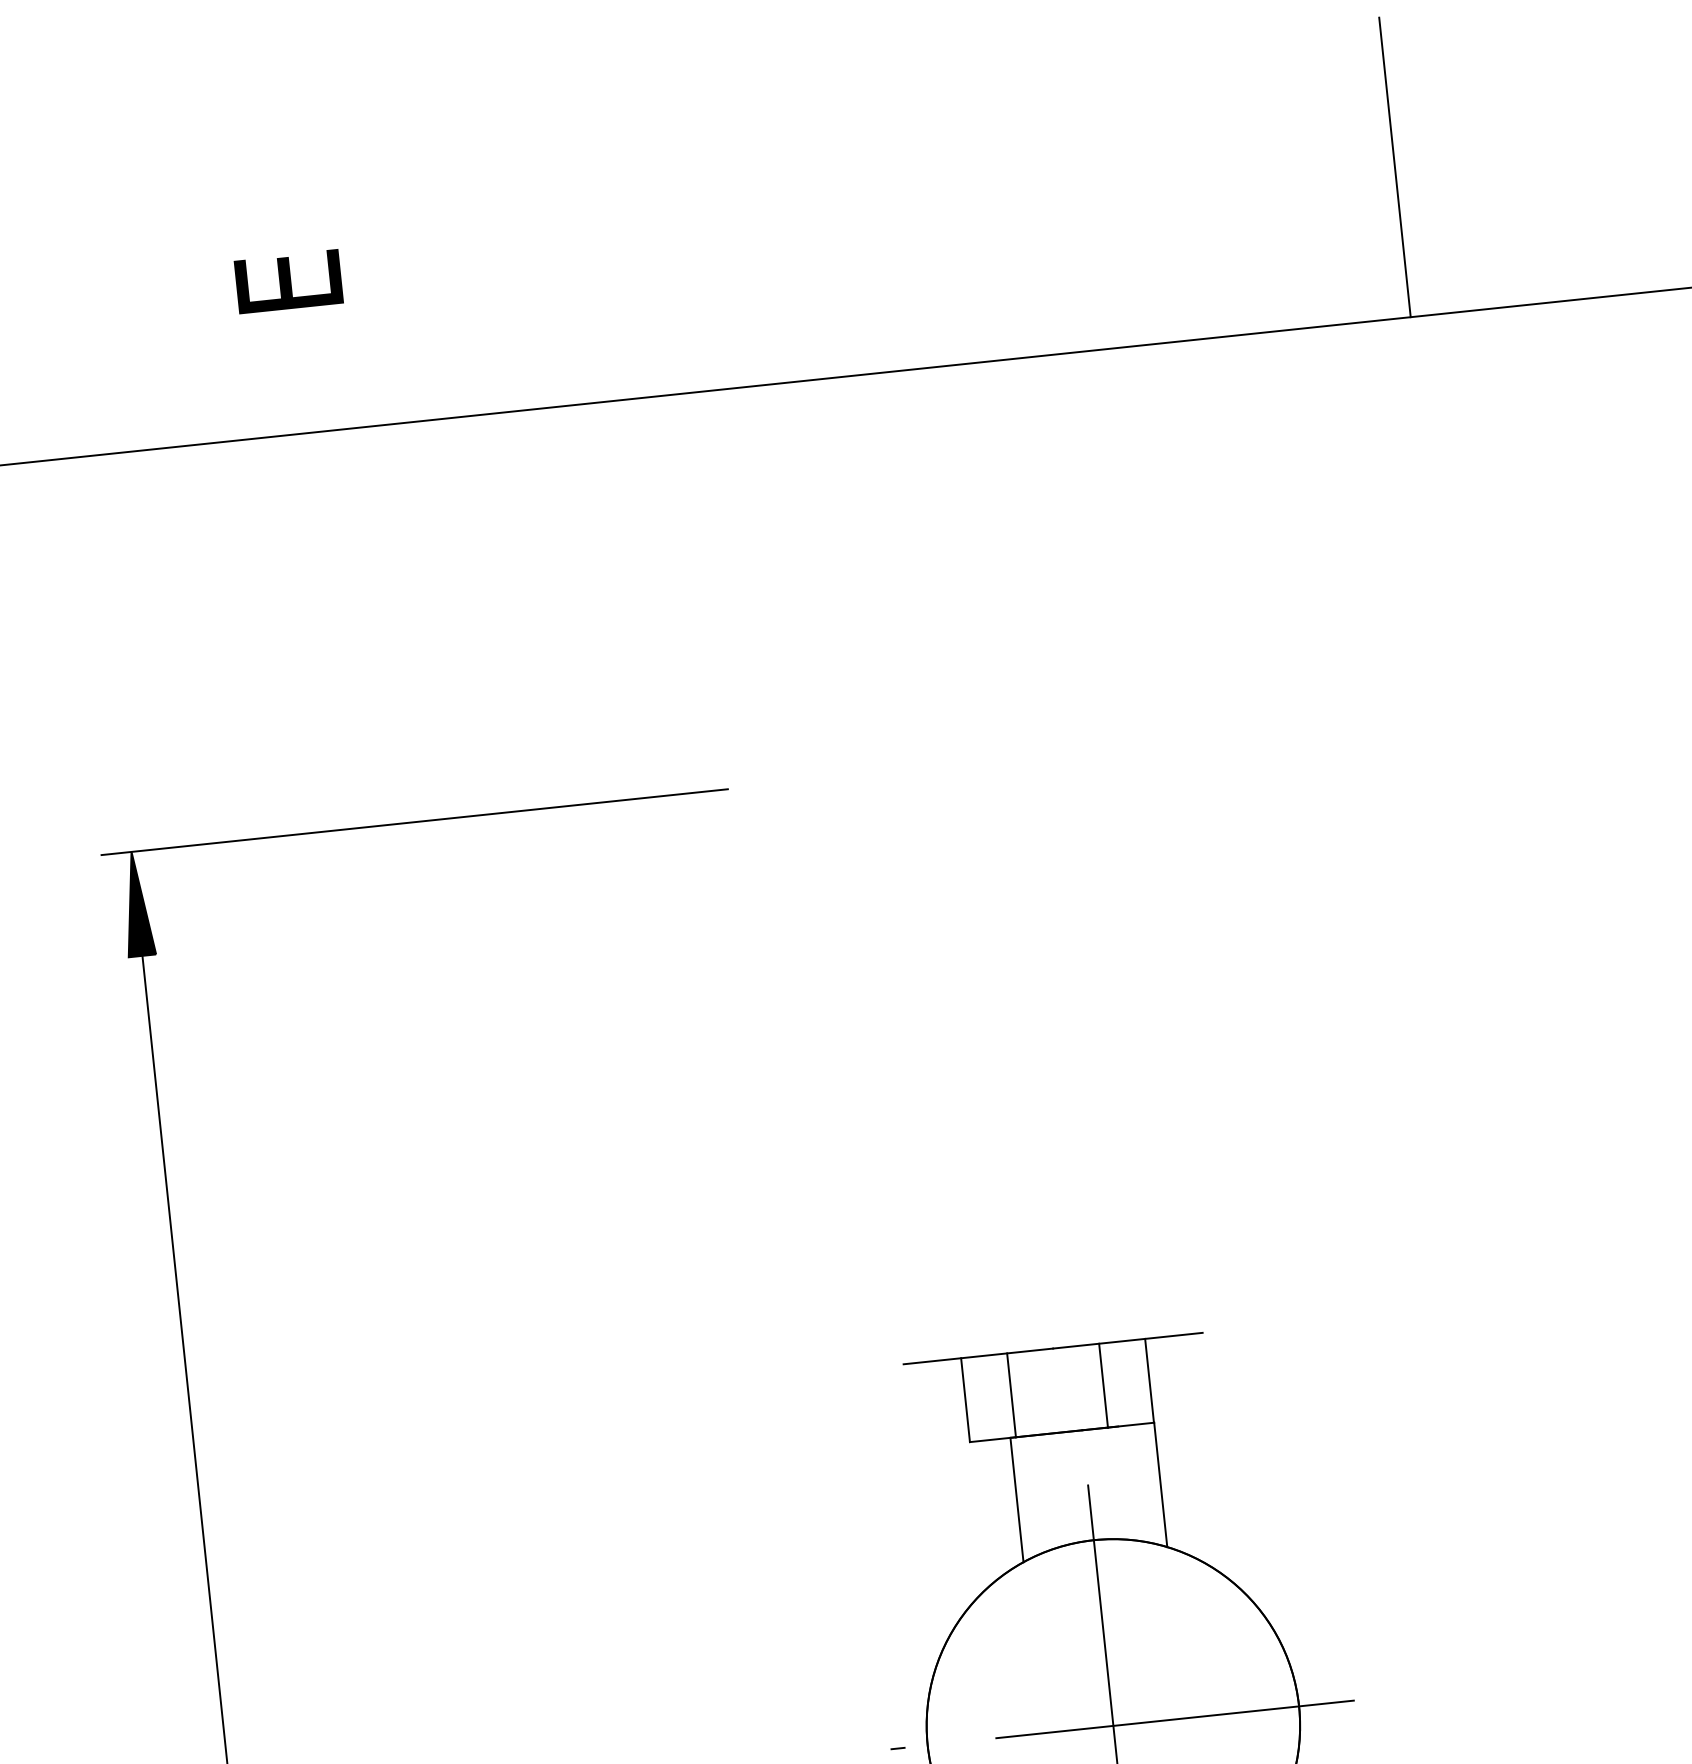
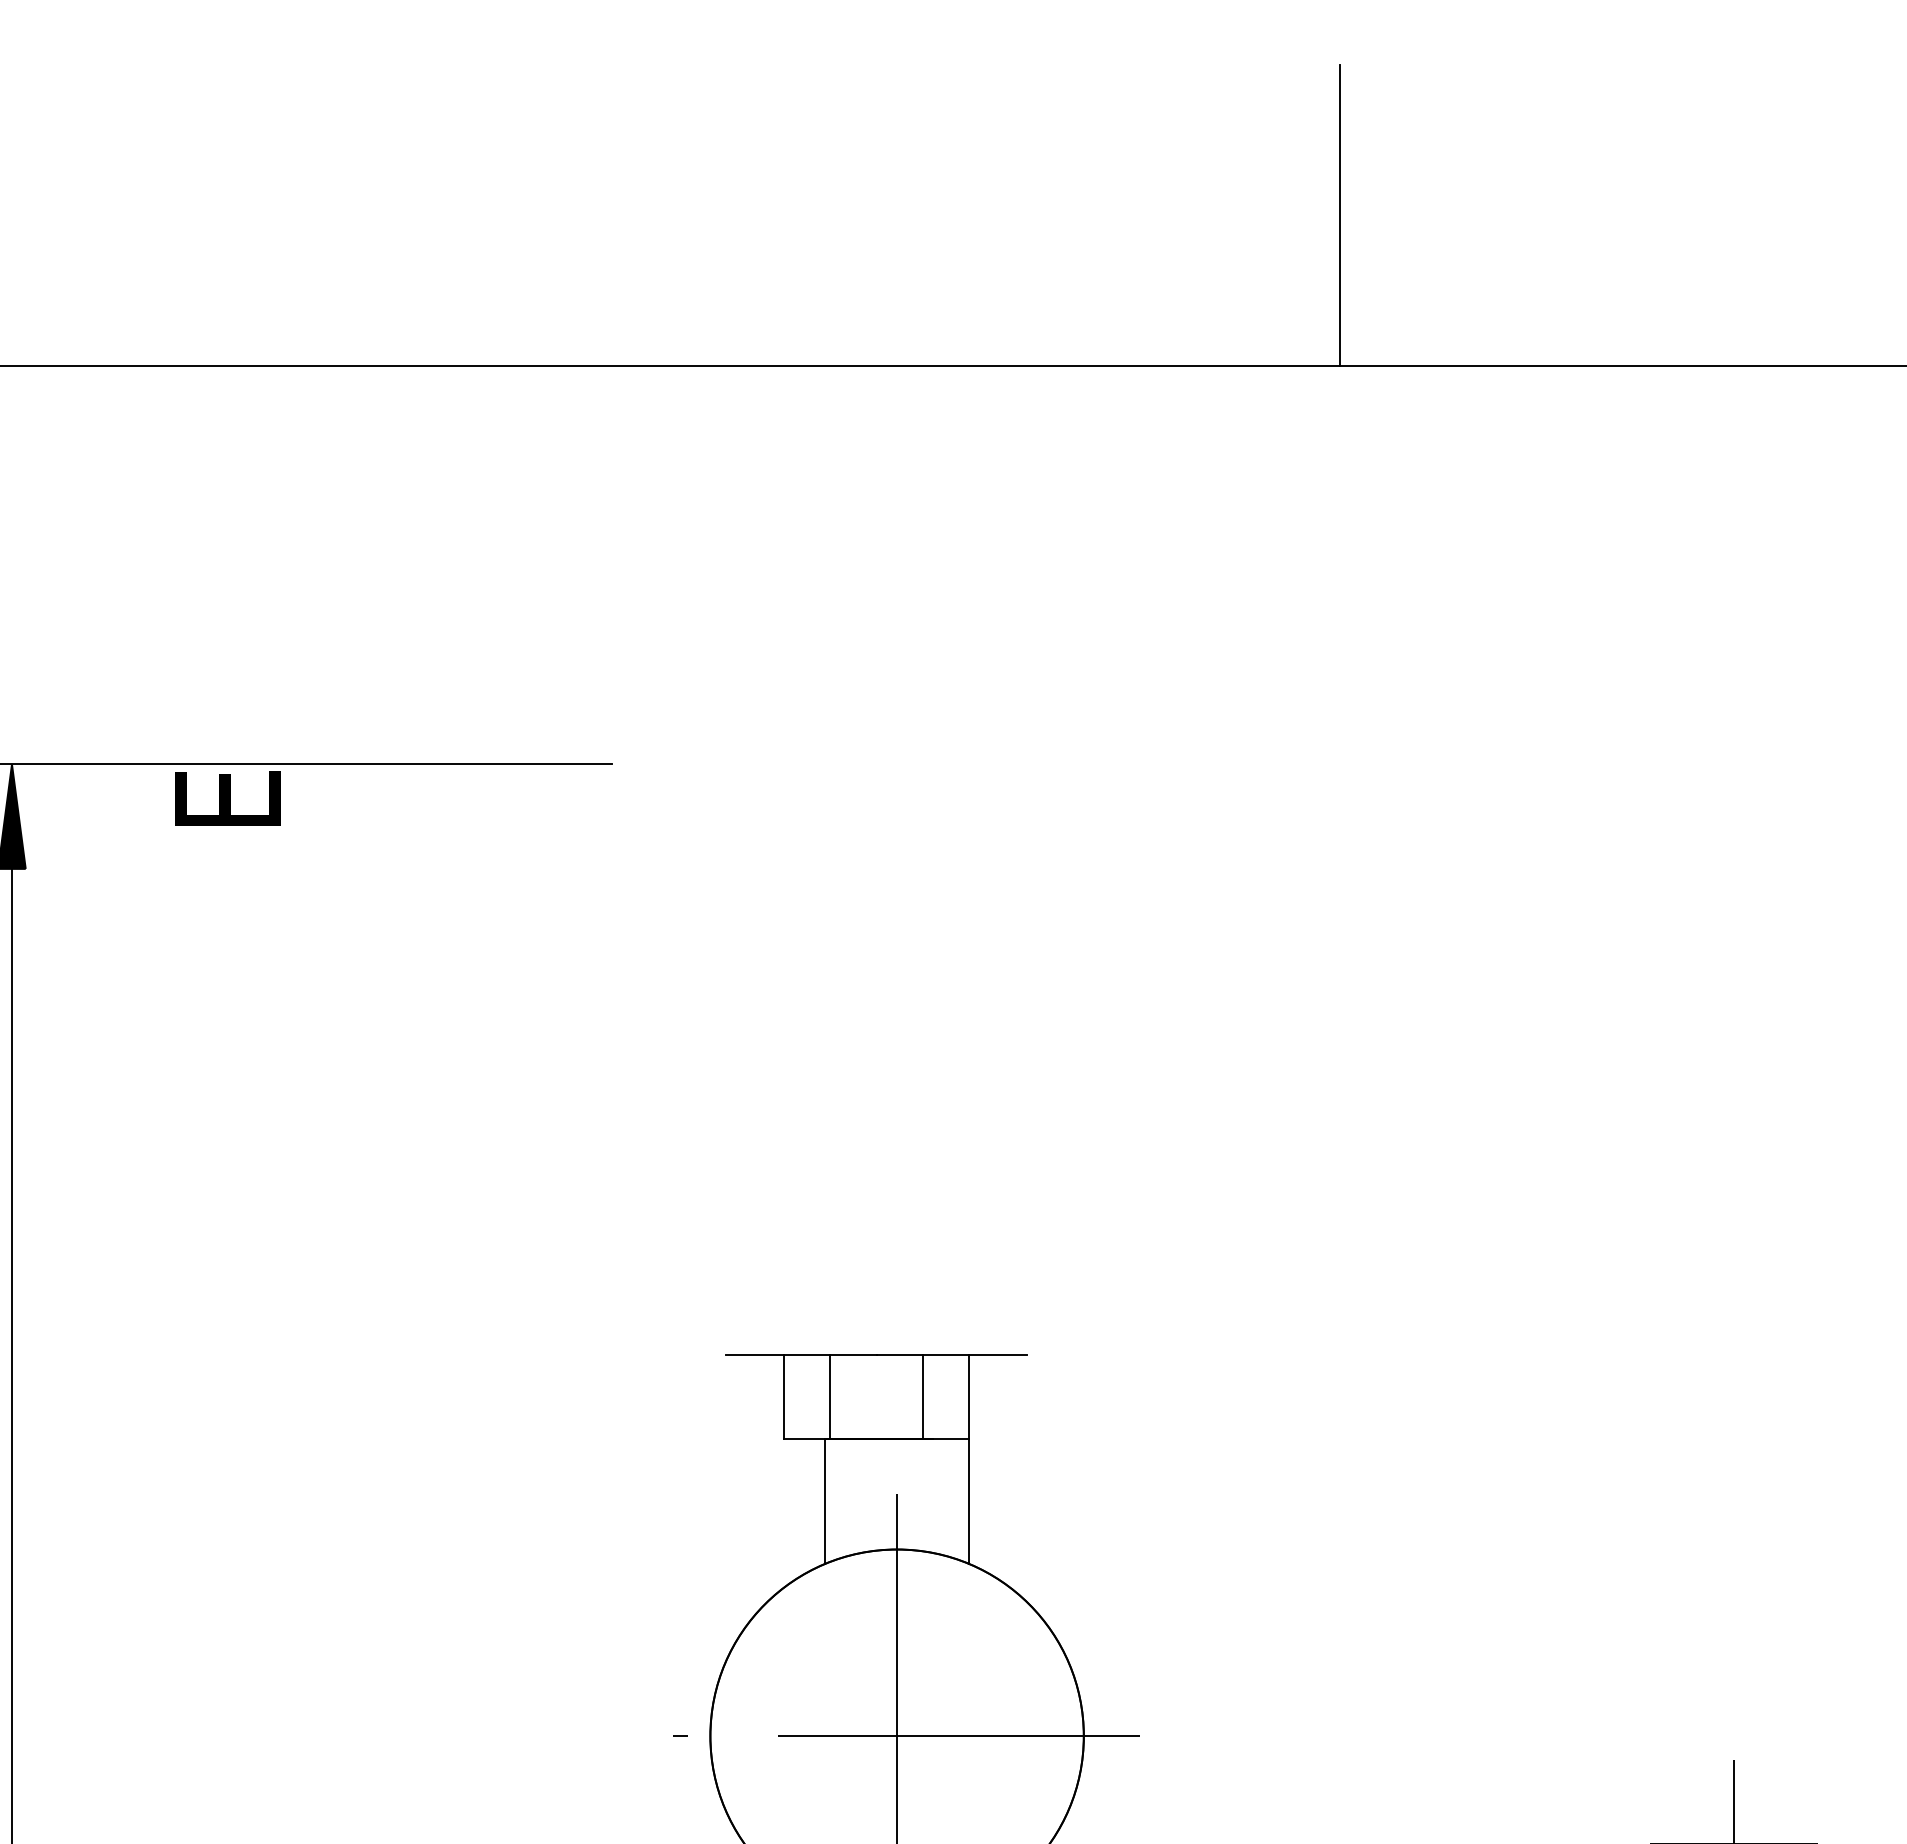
text: (288, 281) -> (227, 798), moved

